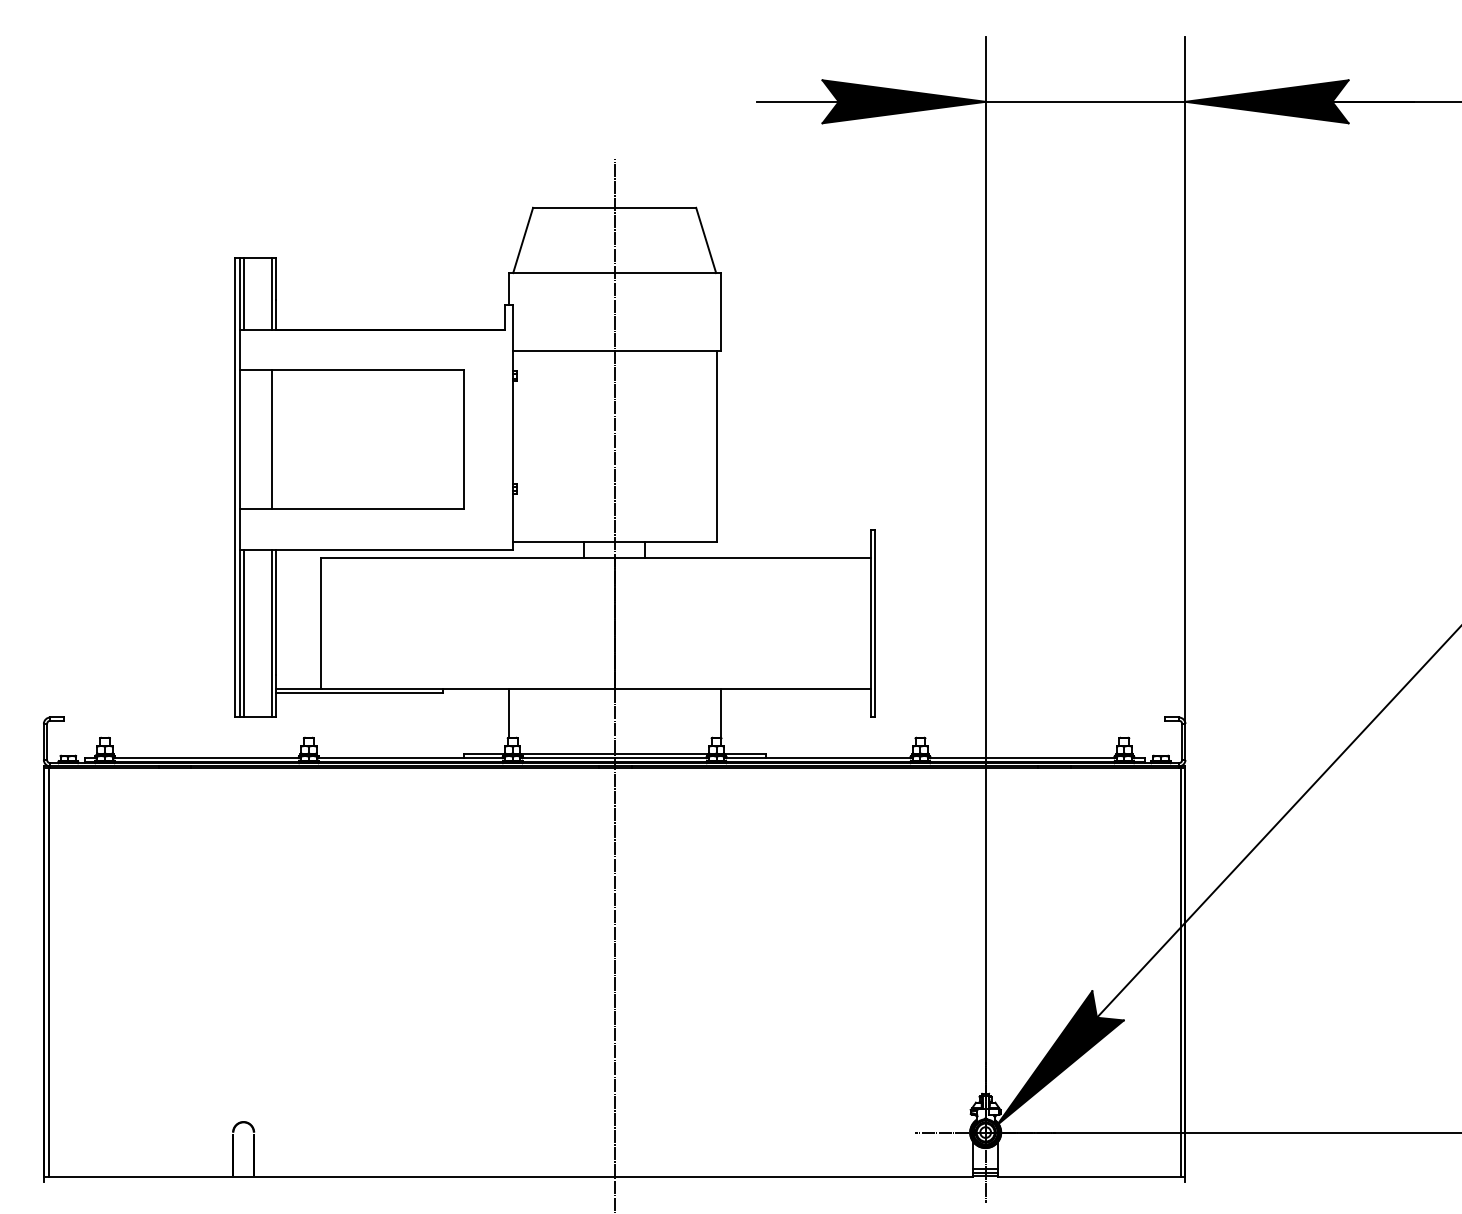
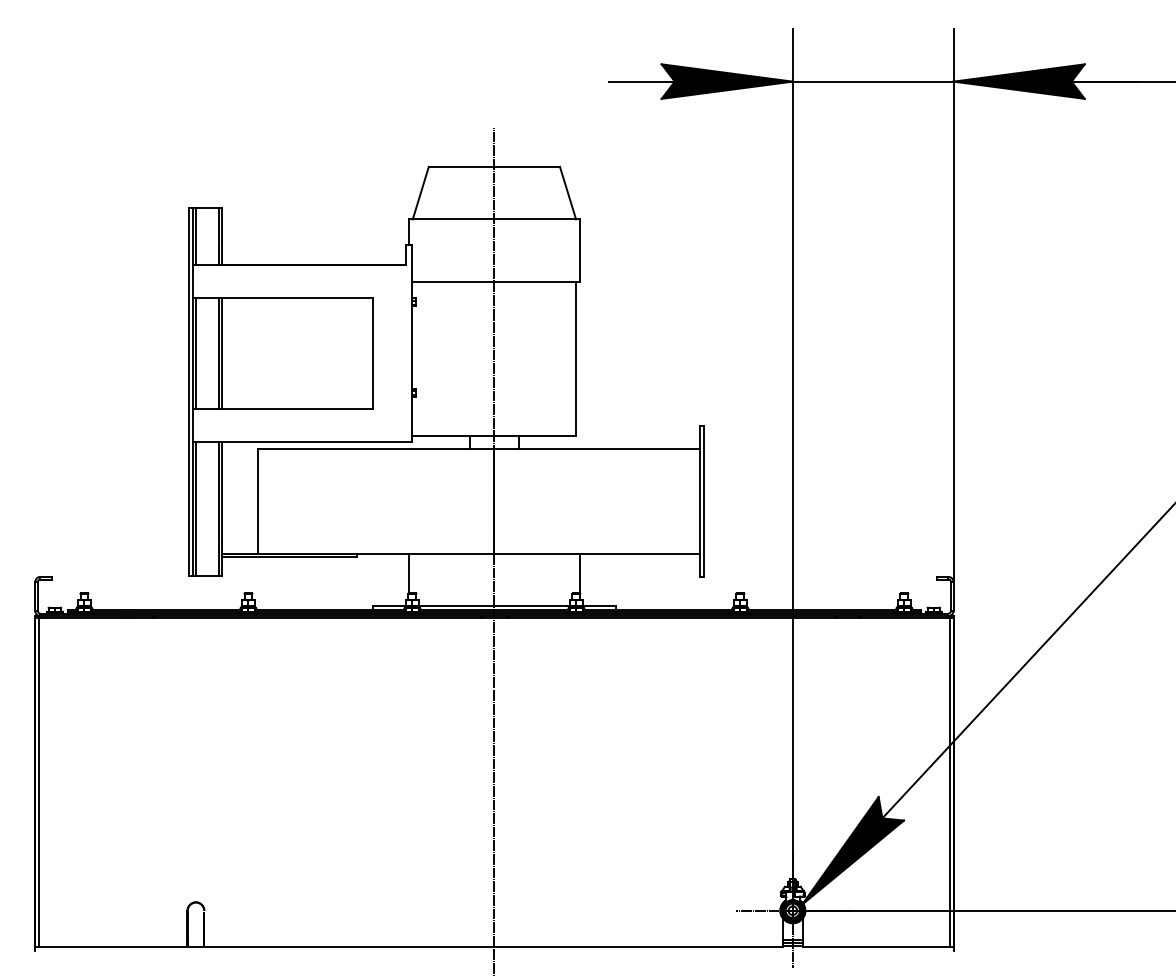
line: (243, 439) -> (195, 353), added
line: (276, 439) -> (222, 353), added

